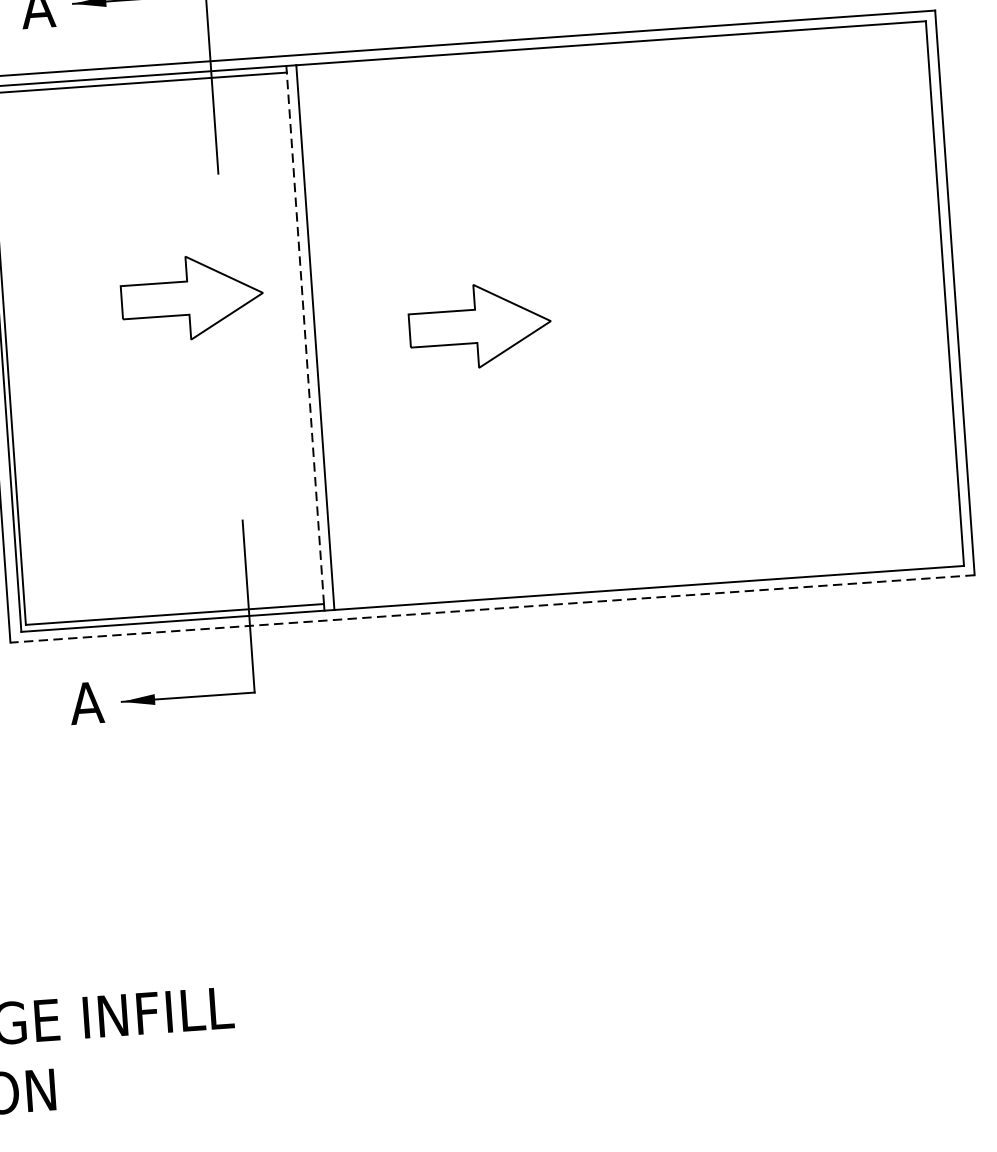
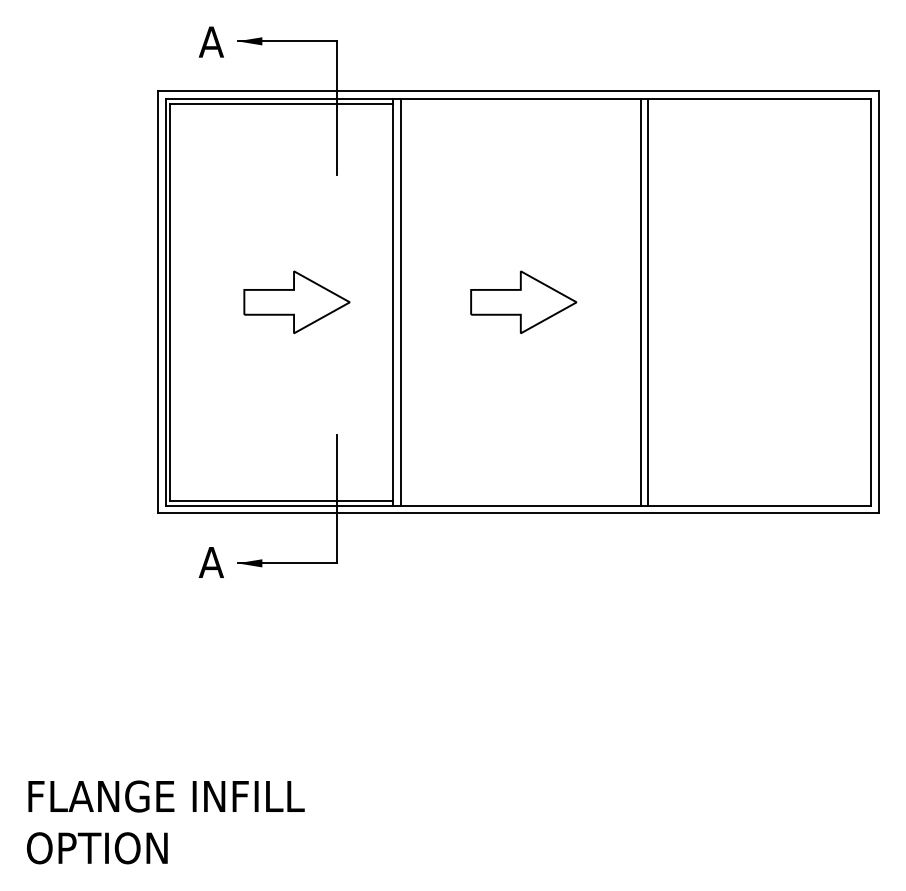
part: (191, 296) -> (296, 301), moved
line: (646, 314) -> (648, 302), added
line: (636, 315) -> (640, 302), added
line: (305, 338) -> (393, 302), dashed -> solid
line: (492, 608) -> (518, 513), dashed -> solid

